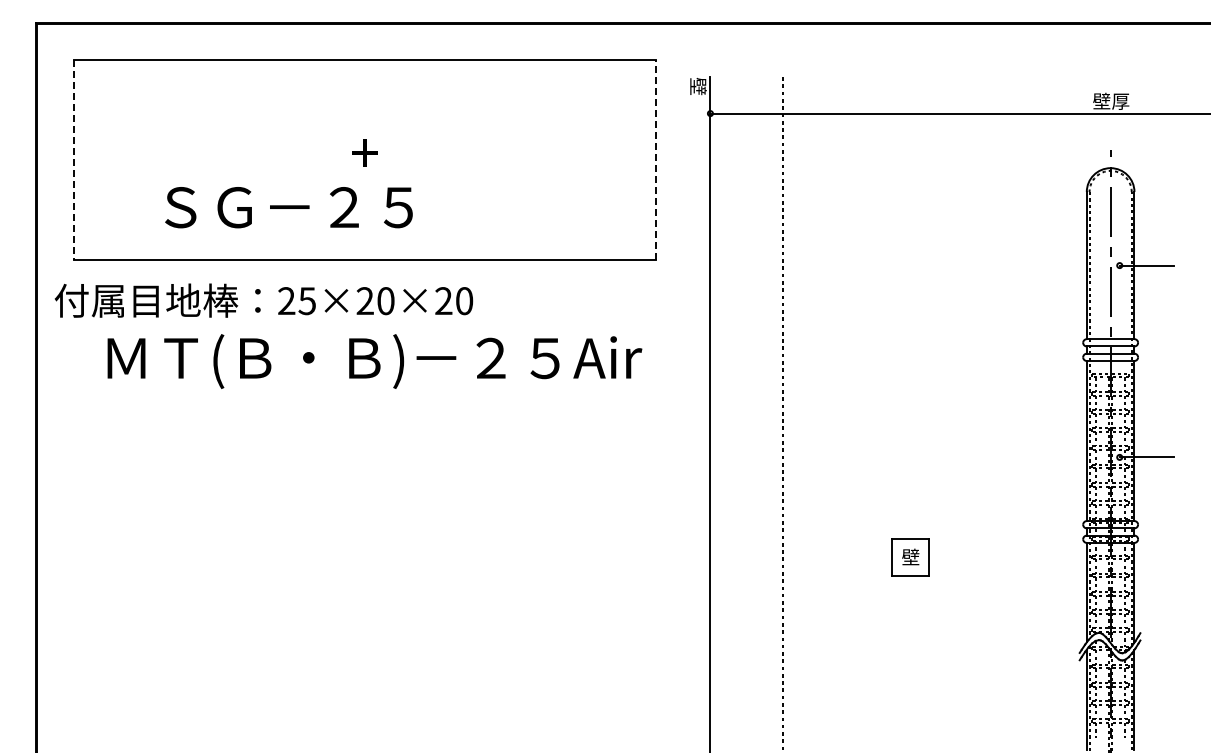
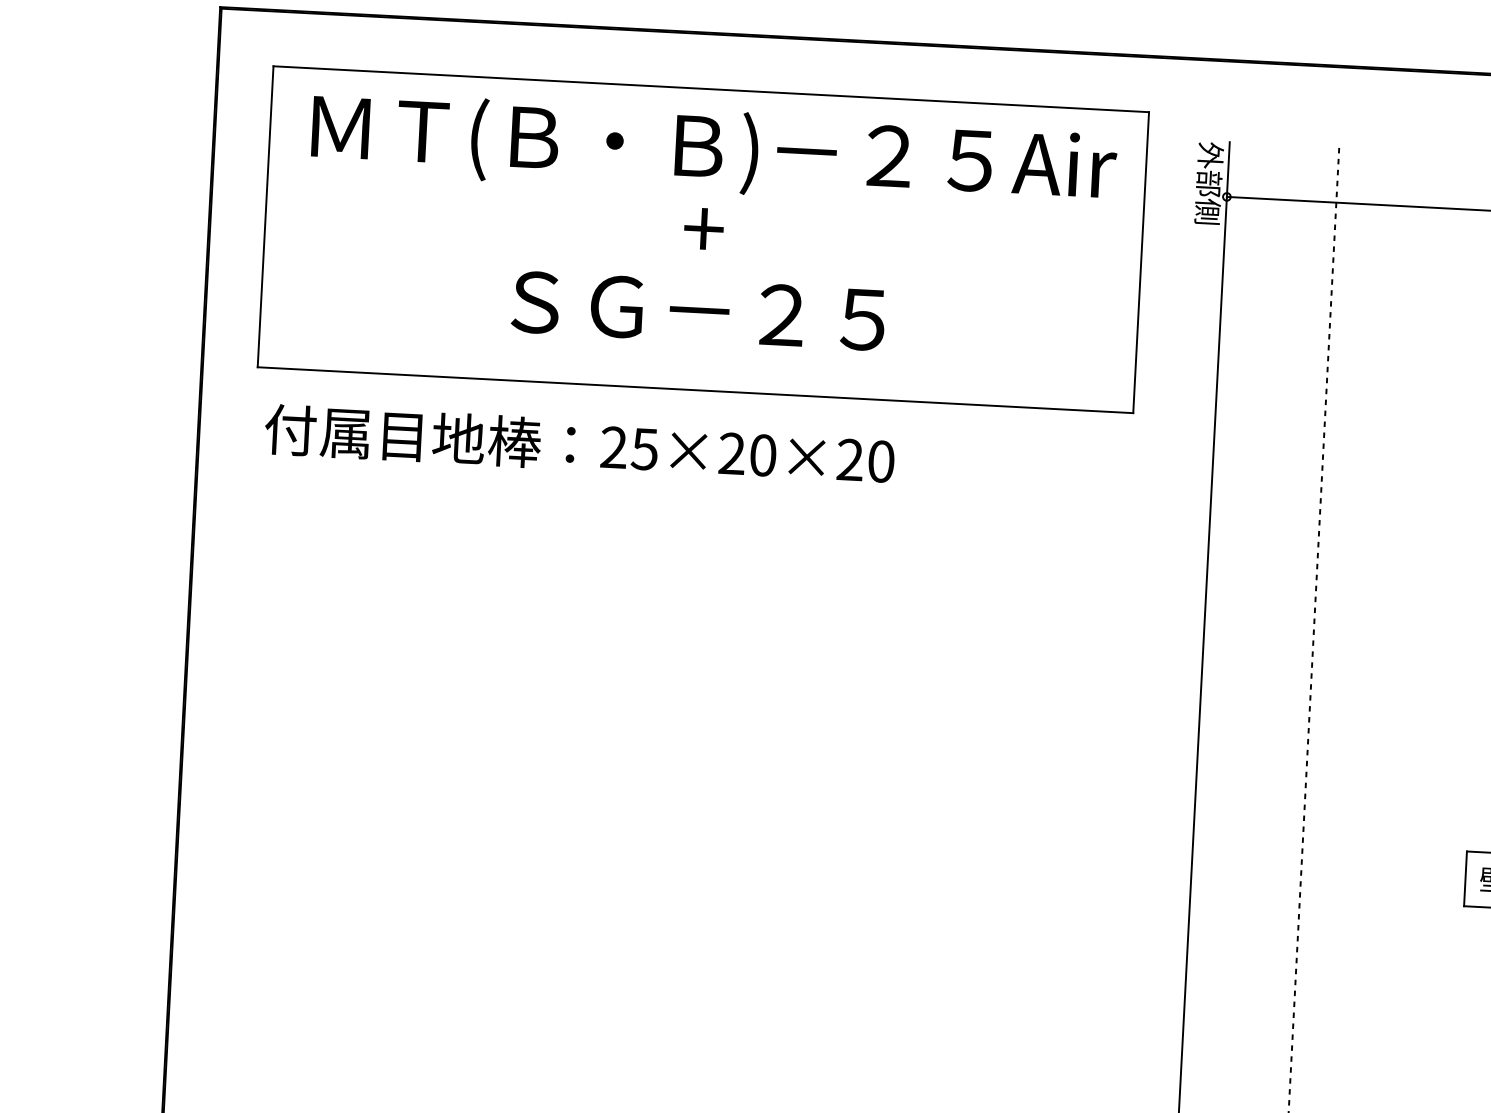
text: (697, 104) -> (1208, 182), 壁 -> 外部側
line: (655, 159) -> (1140, 261), dashed -> solid
line: (73, 160) -> (265, 217), dashed -> solid
text: (288, 207) -> (697, 310), moved
text: (263, 300) -> (579, 444), moved
text: (374, 361) -> (713, 151), moved

